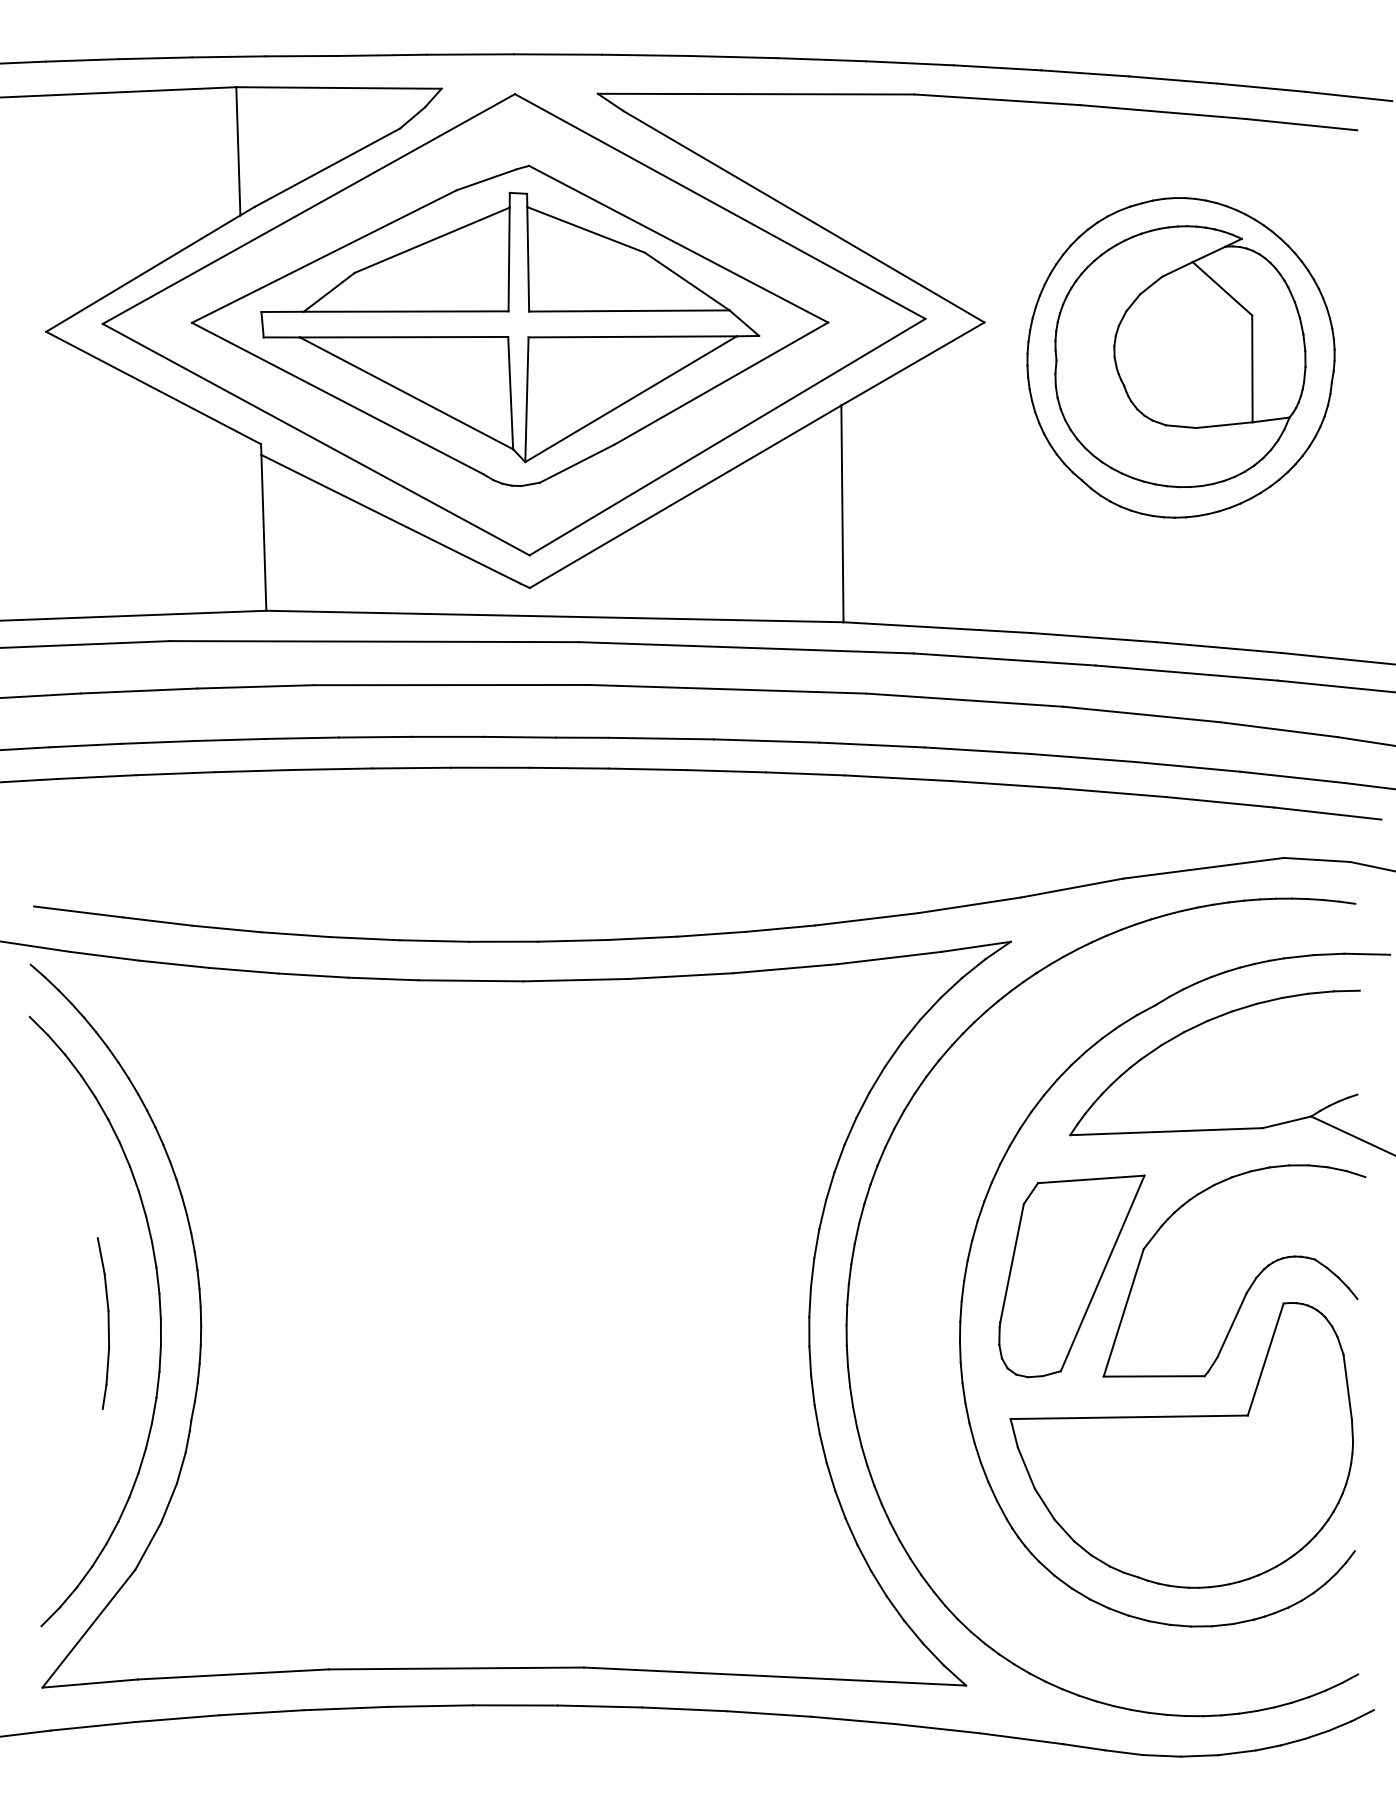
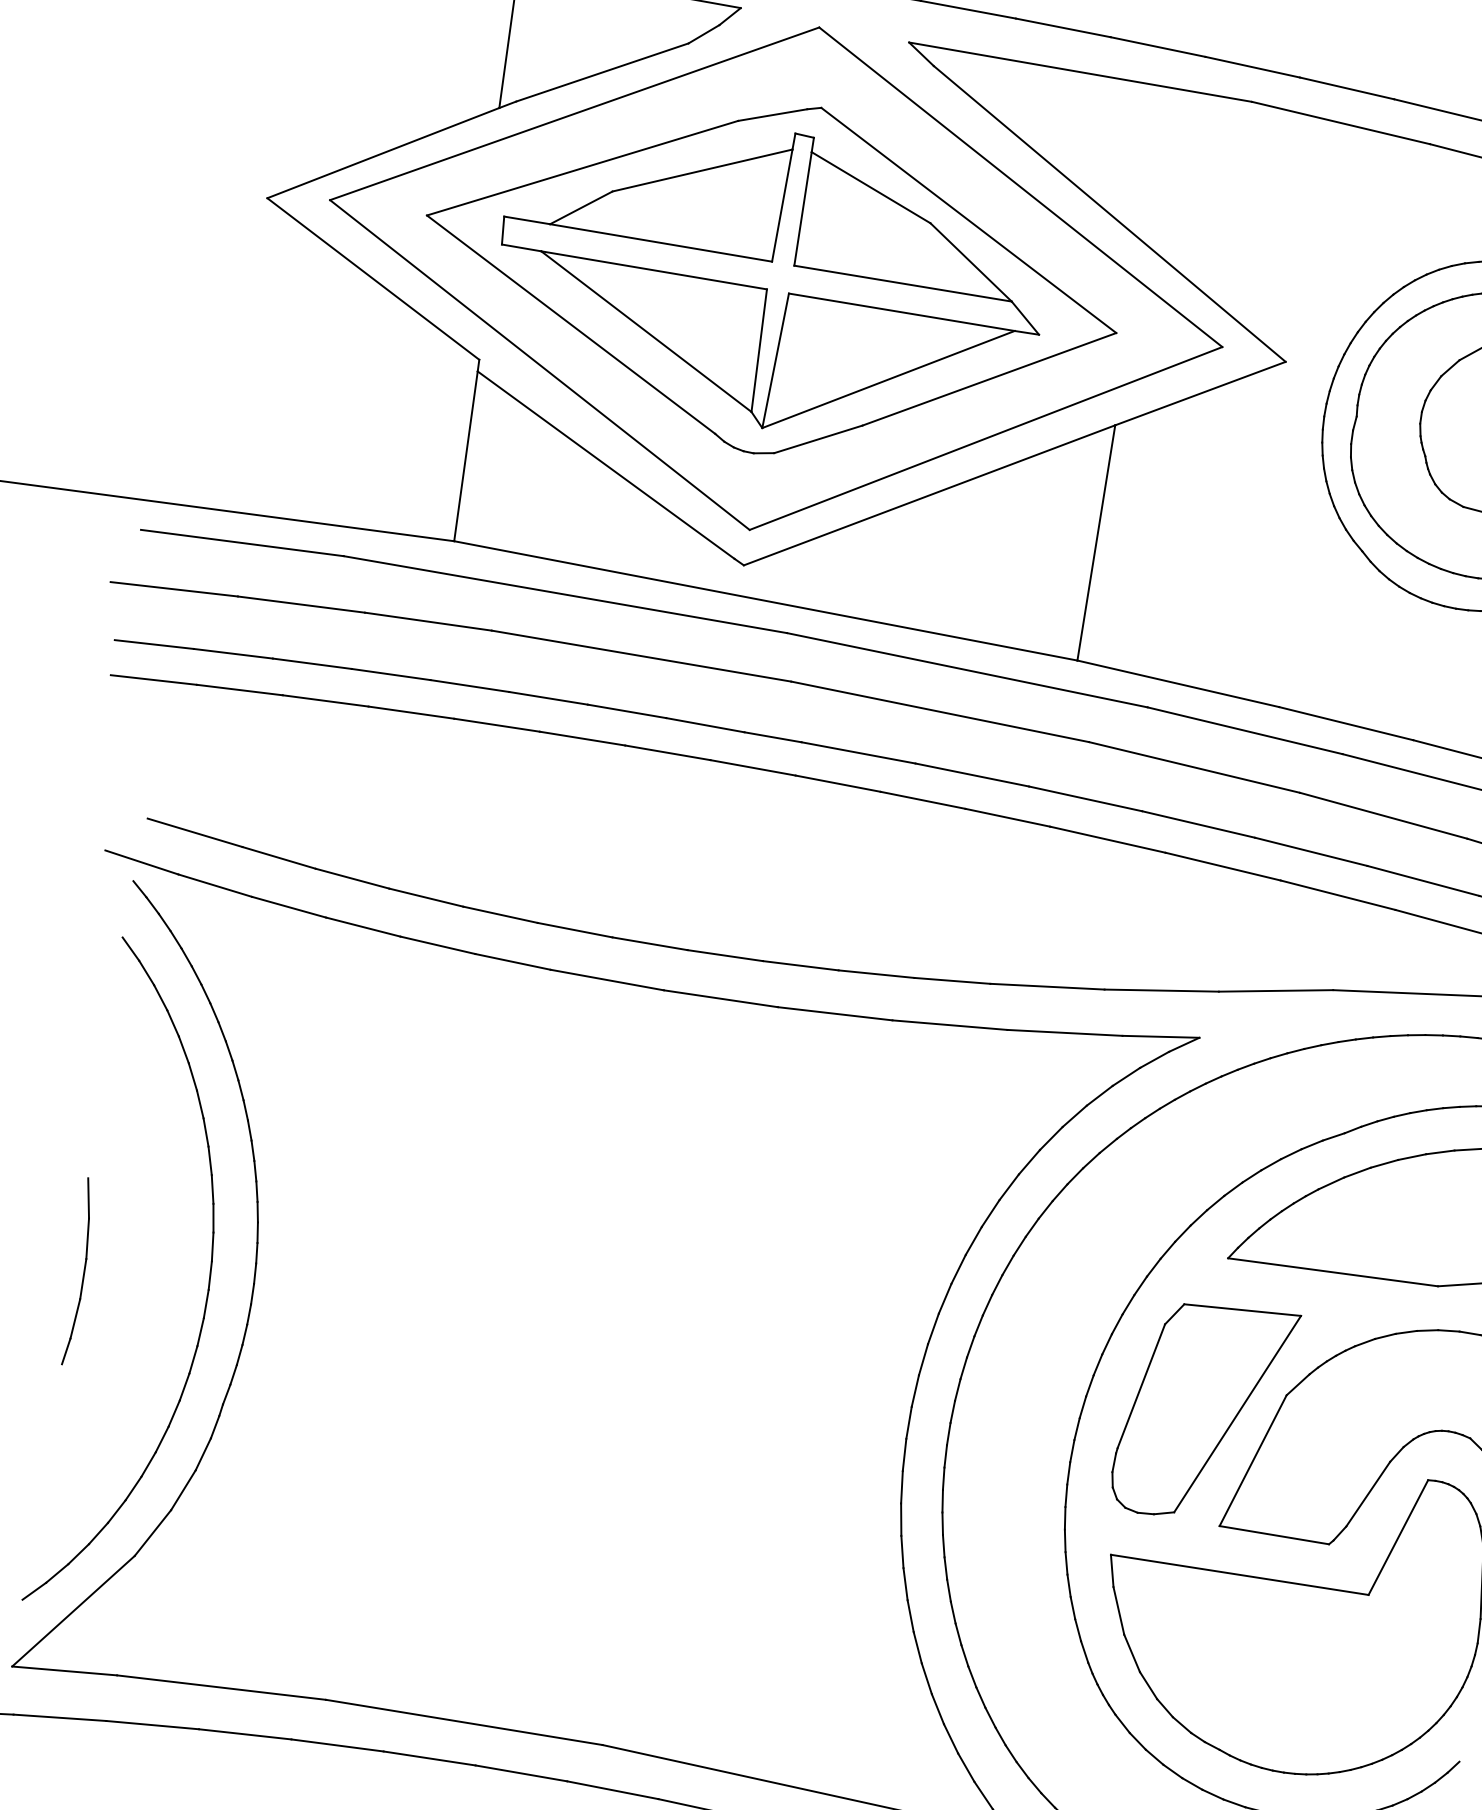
part: (103, 1323) -> (78, 1271), moved

